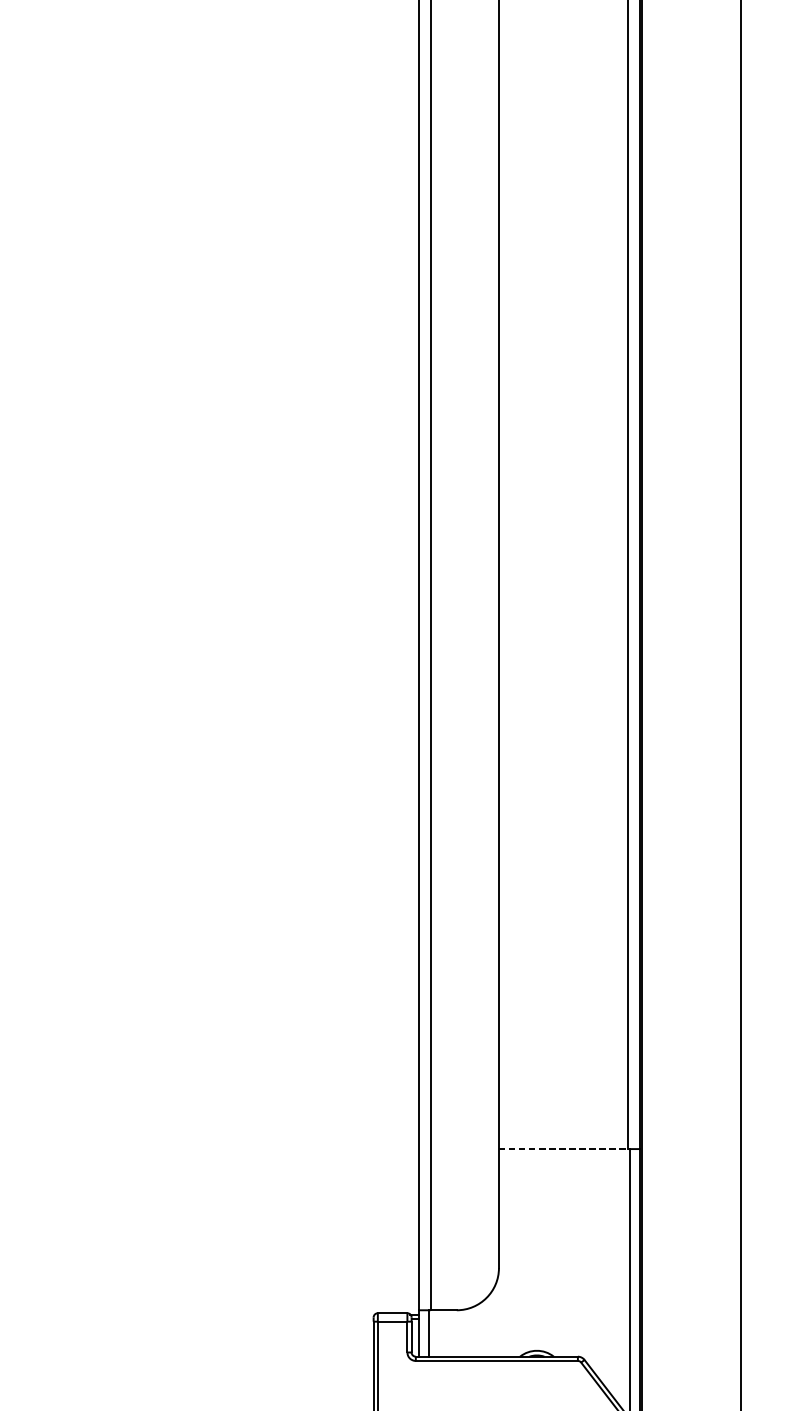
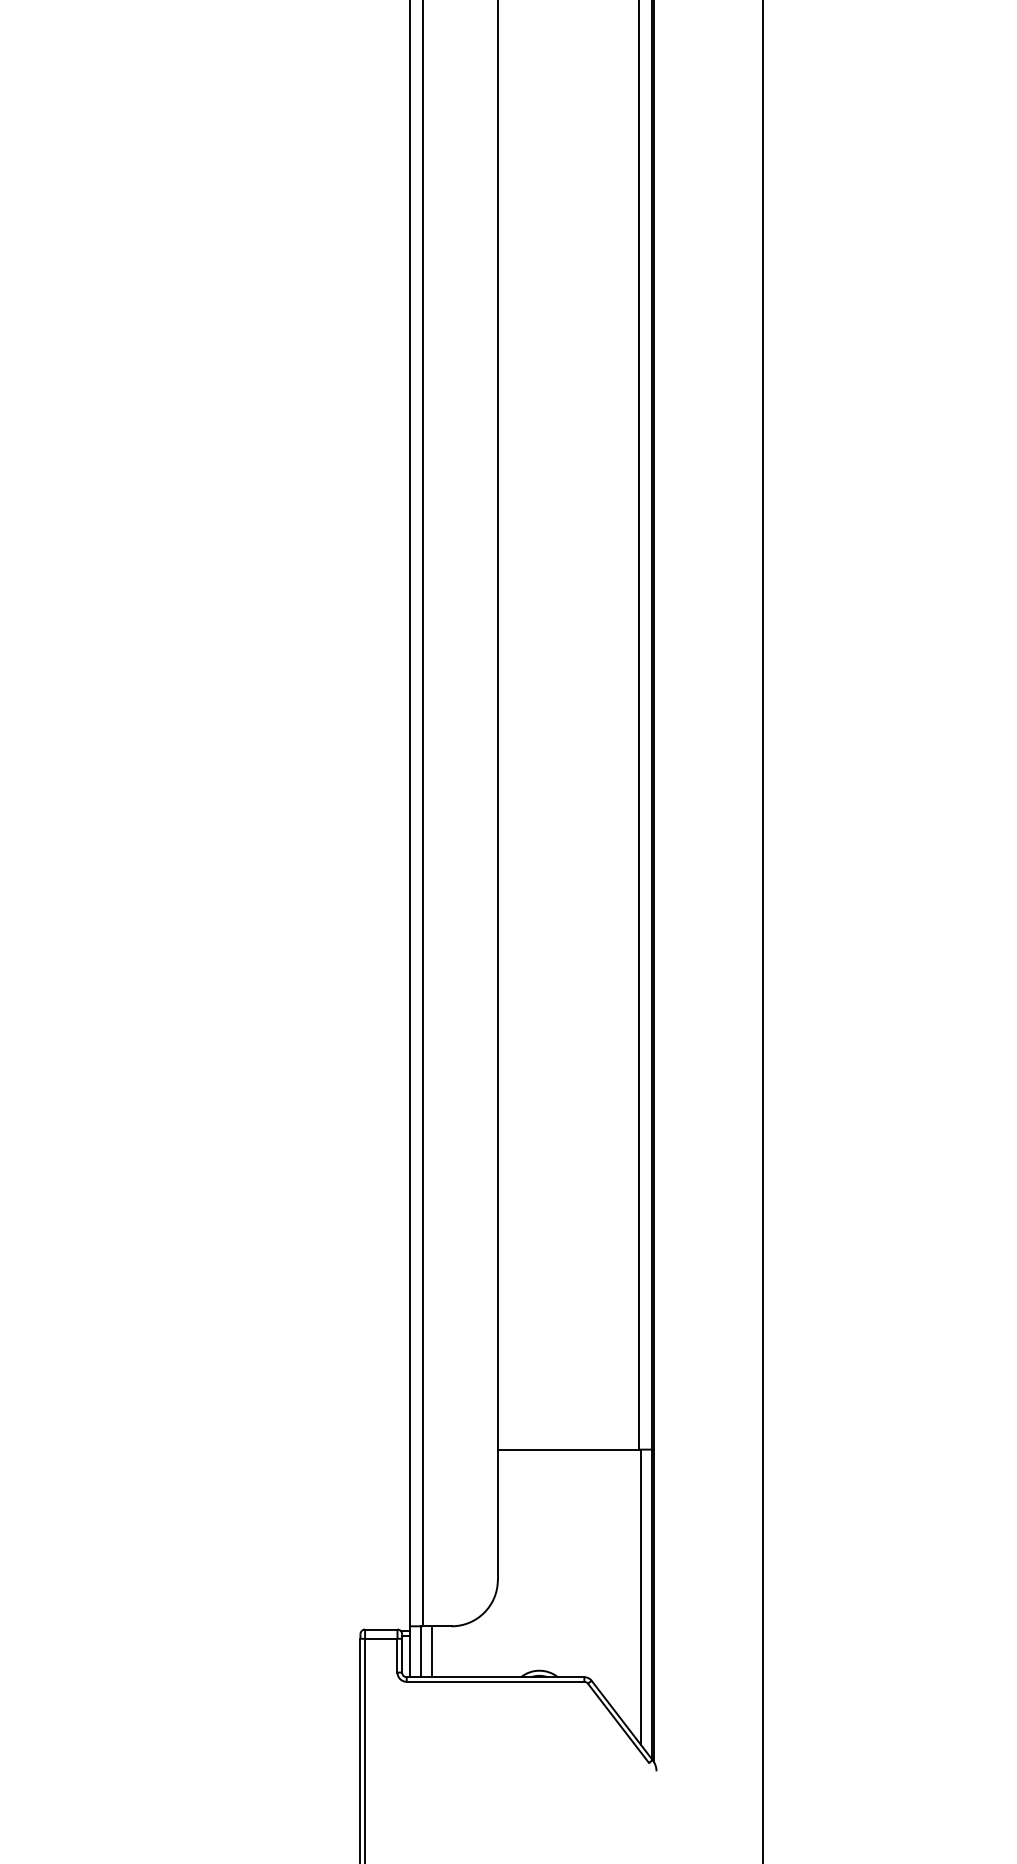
line: (563, 1148) -> (568, 1449), dashed -> solid
line: (439, 1333) -> (432, 1651), added

